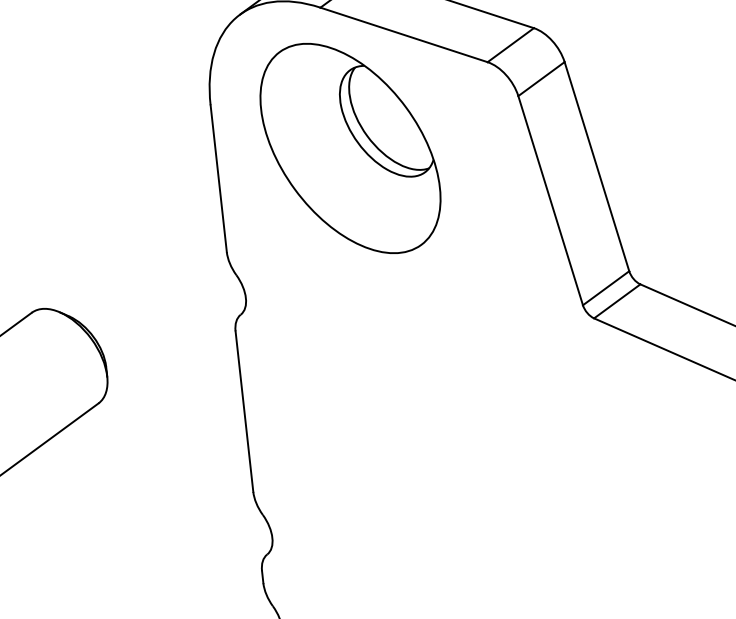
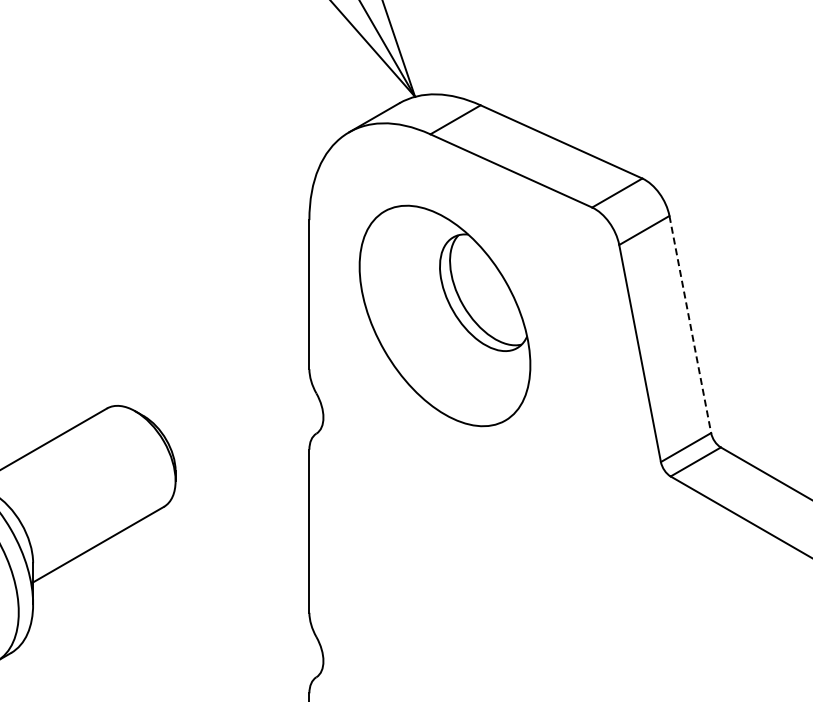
part: (349, 148) -> (444, 315), moved
line: (597, 166) -> (690, 324), solid -> dashed

